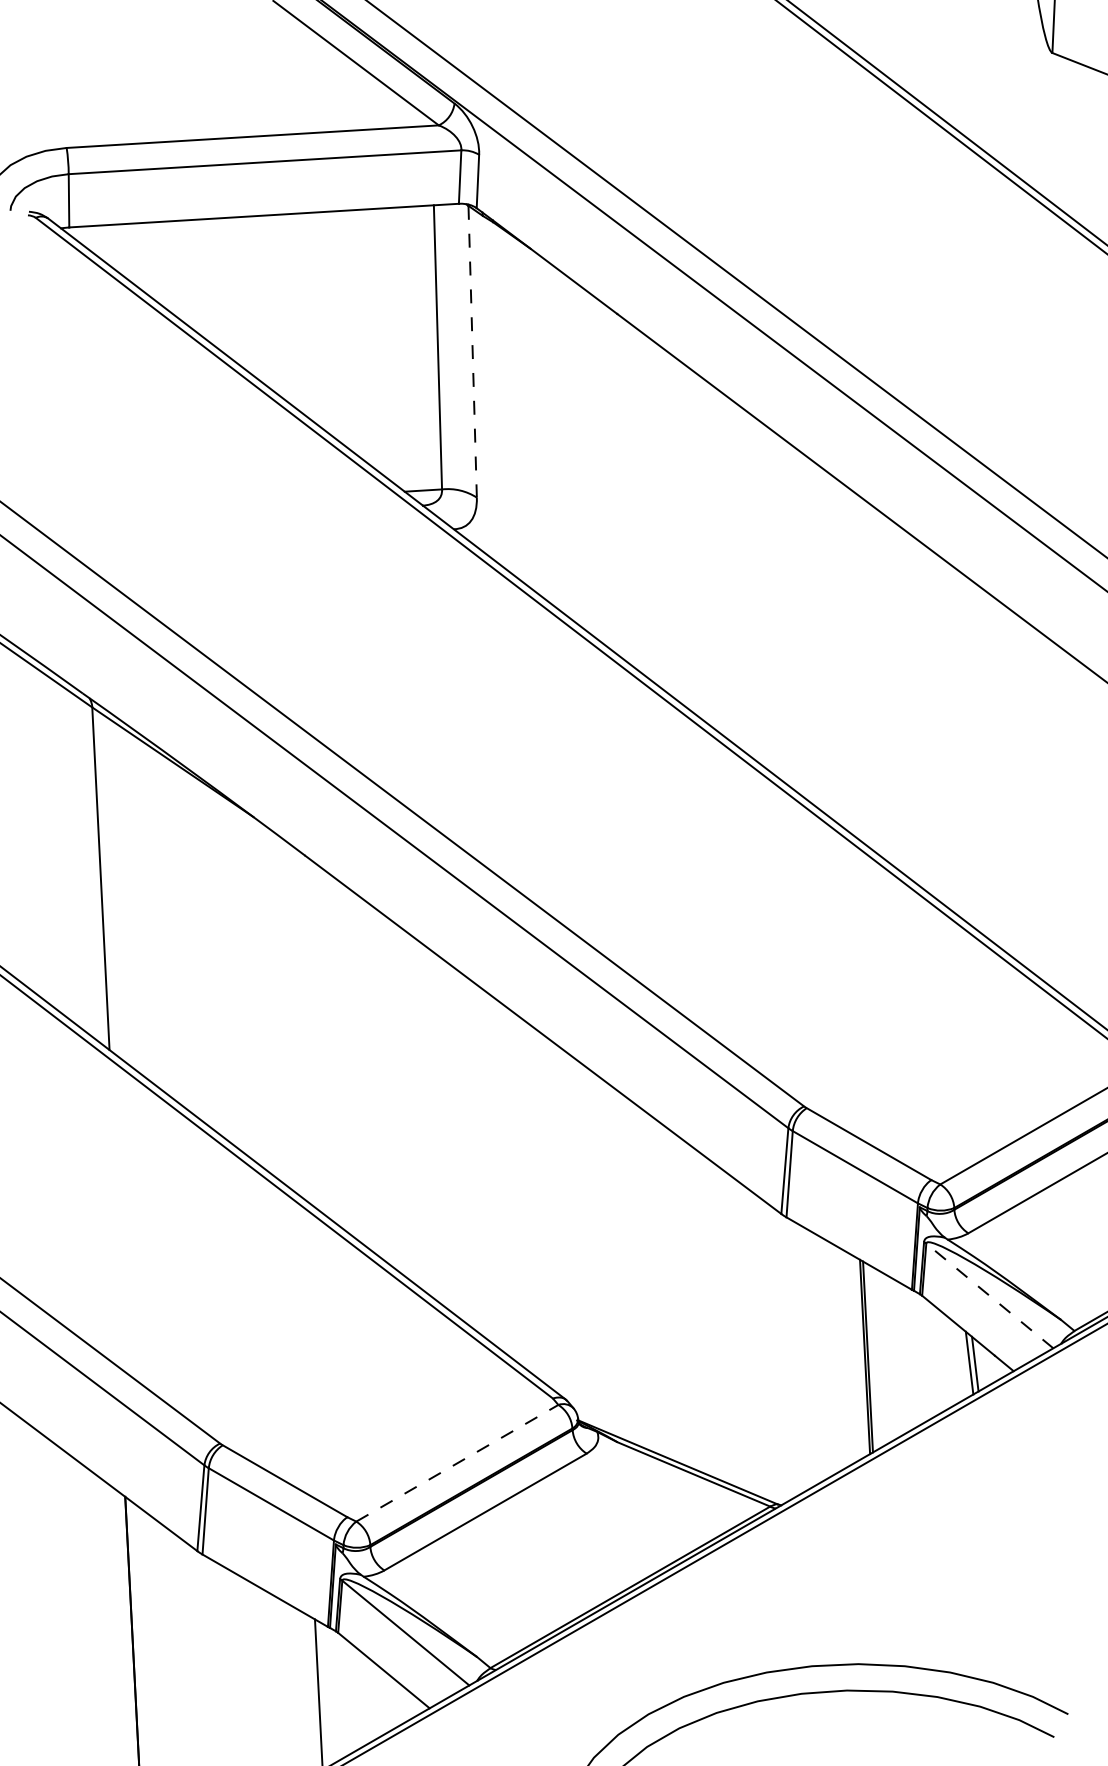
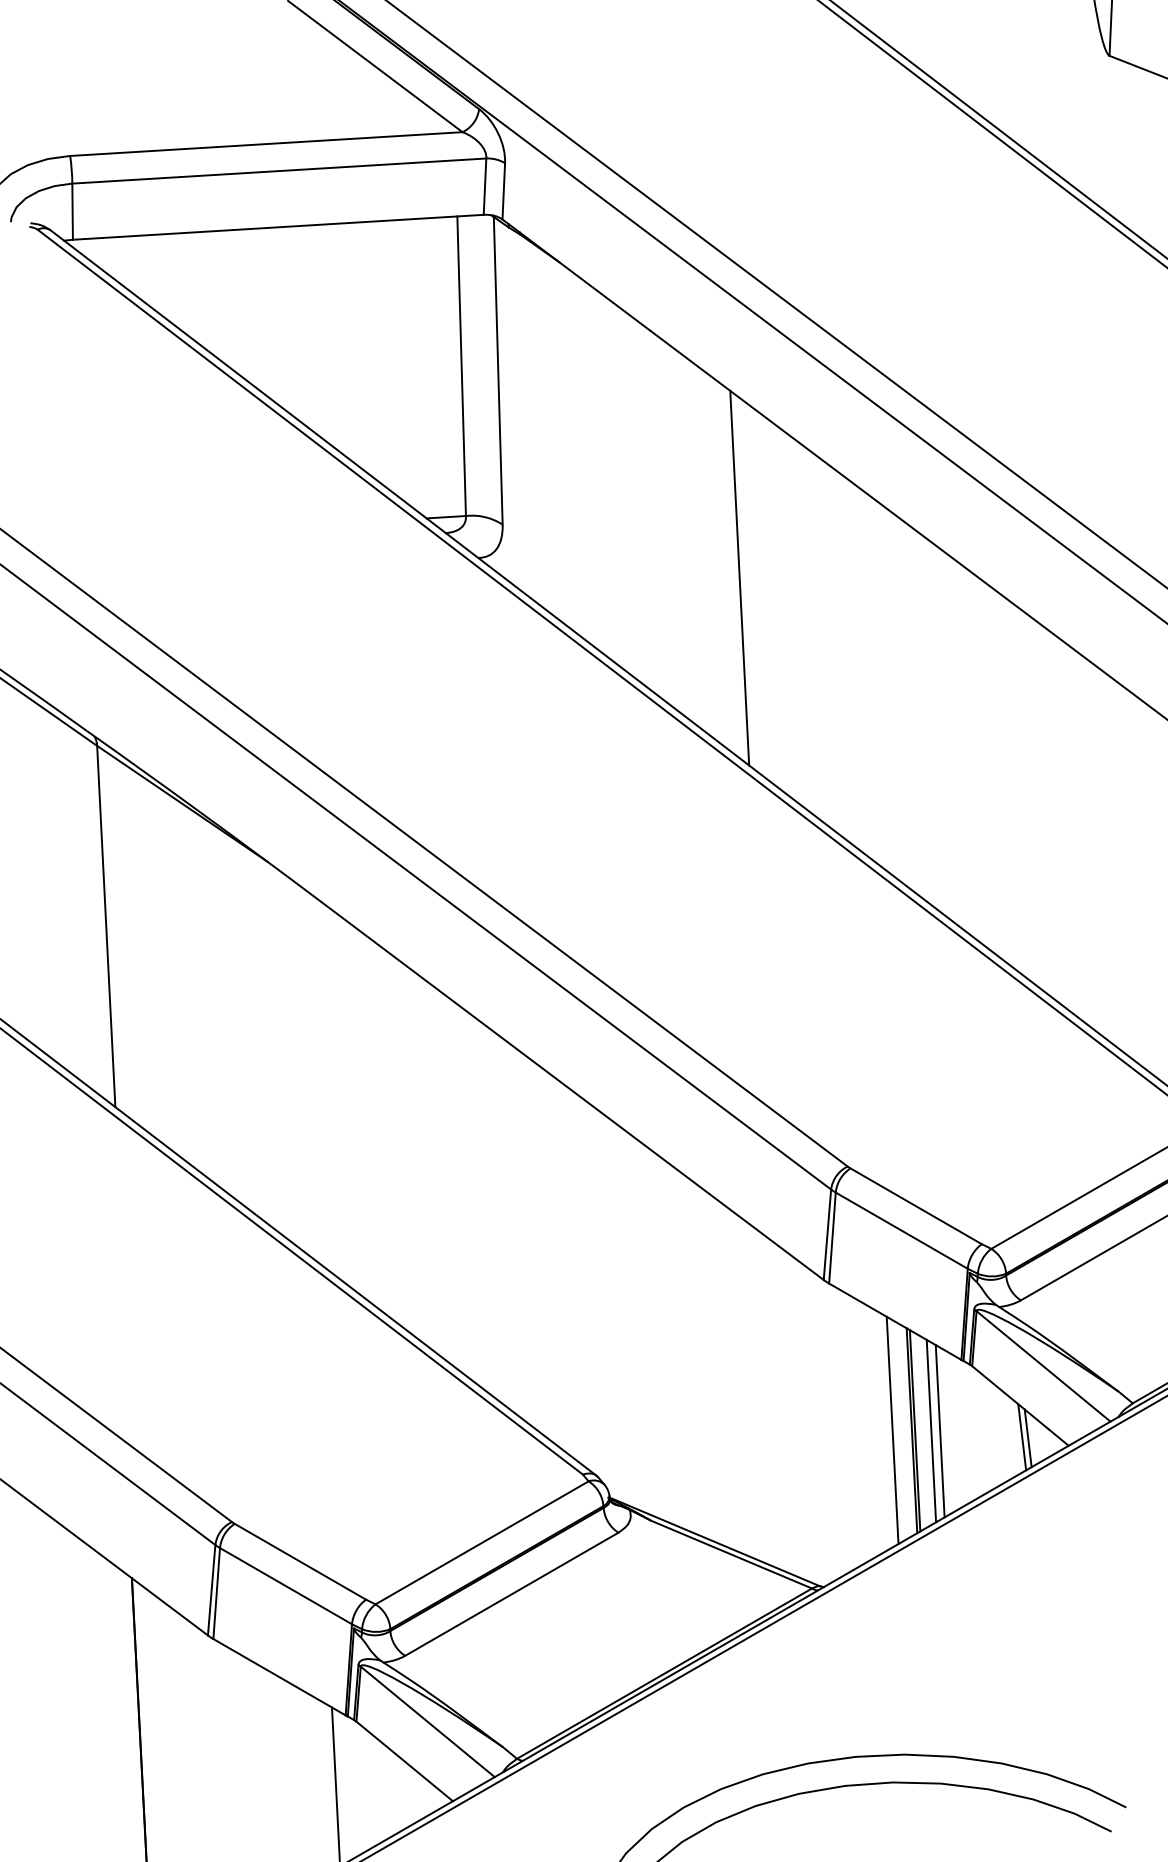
line: (472, 351) -> (498, 370), dashed -> solid
line: (701, 547) -> (739, 577), added
line: (989, 1296) -> (1043, 1366), dashed -> solid
line: (846, 1356) -> (892, 1430), added
line: (883, 1356) -> (931, 1430), added
line: (891, 1357) -> (939, 1431), added
line: (457, 1462) -> (482, 1542), dashed -> solid

